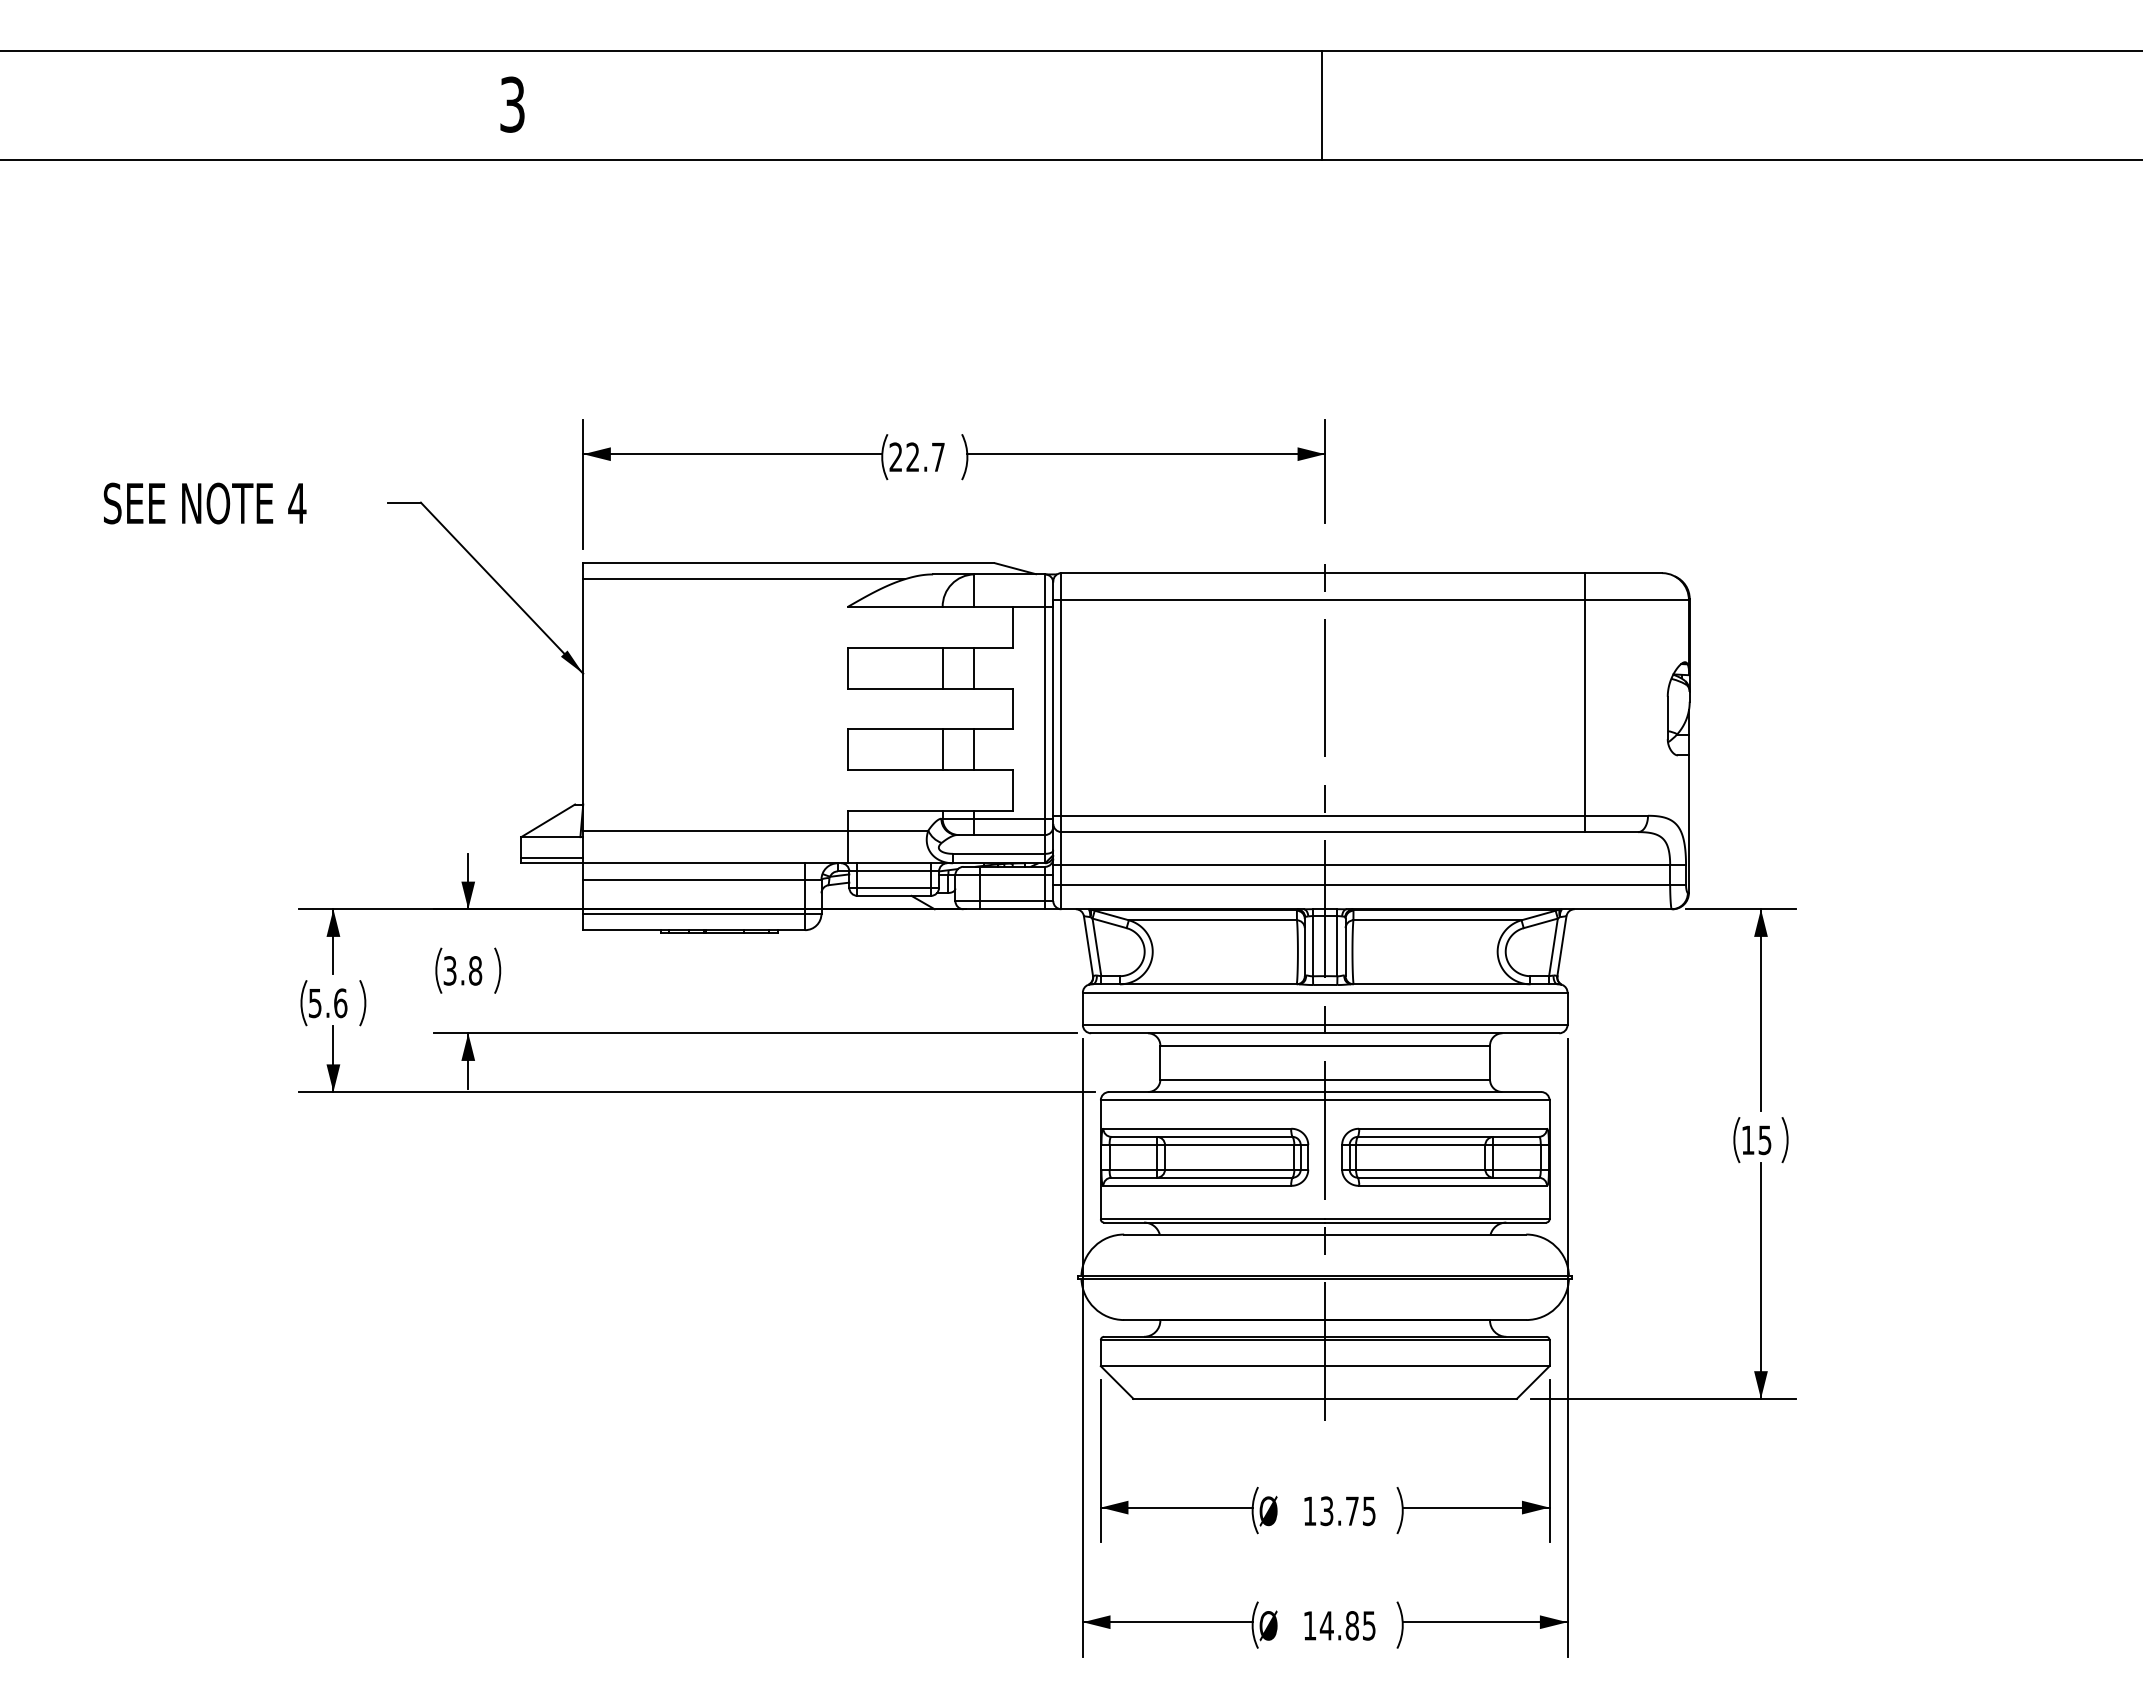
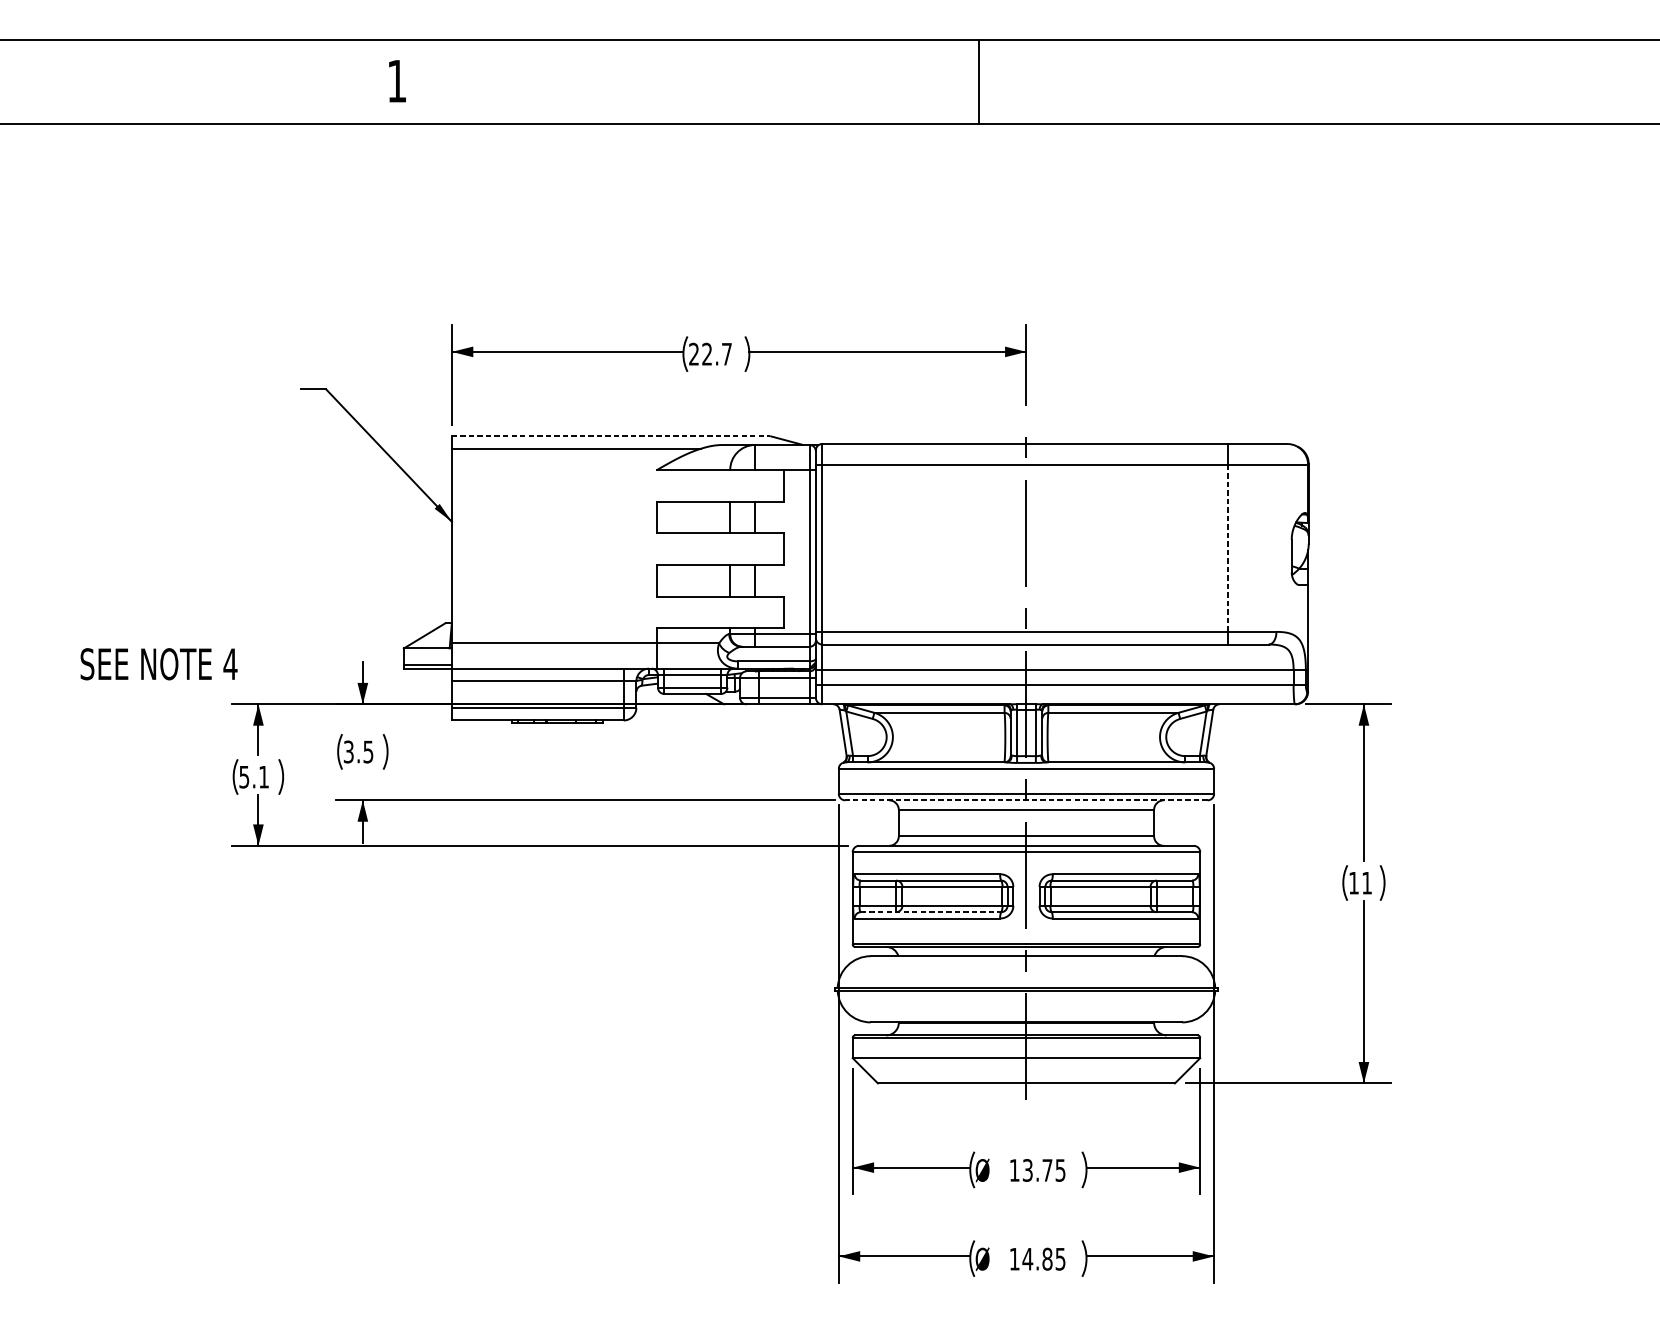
text: (512, 104) -> (397, 81), 3 -> 1
line: (1322, 105) -> (979, 81), moved
text: (204, 503) -> (158, 664), moved
line: (789, 563) -> (611, 436), solid -> dashed
line: (1585, 707) -> (1228, 548), solid -> dashed
text: (475, 970) -> (368, 751), 3.8 -> 3.5
text: (340, 1003) -> (263, 777), 5.6 -> 5.1
line: (1324, 1033) -> (1025, 800), solid -> dashed
text: (1764, 1140) -> (1366, 883), 15 -> 11
line: (1202, 1177) -> (931, 912), solid -> dashed

